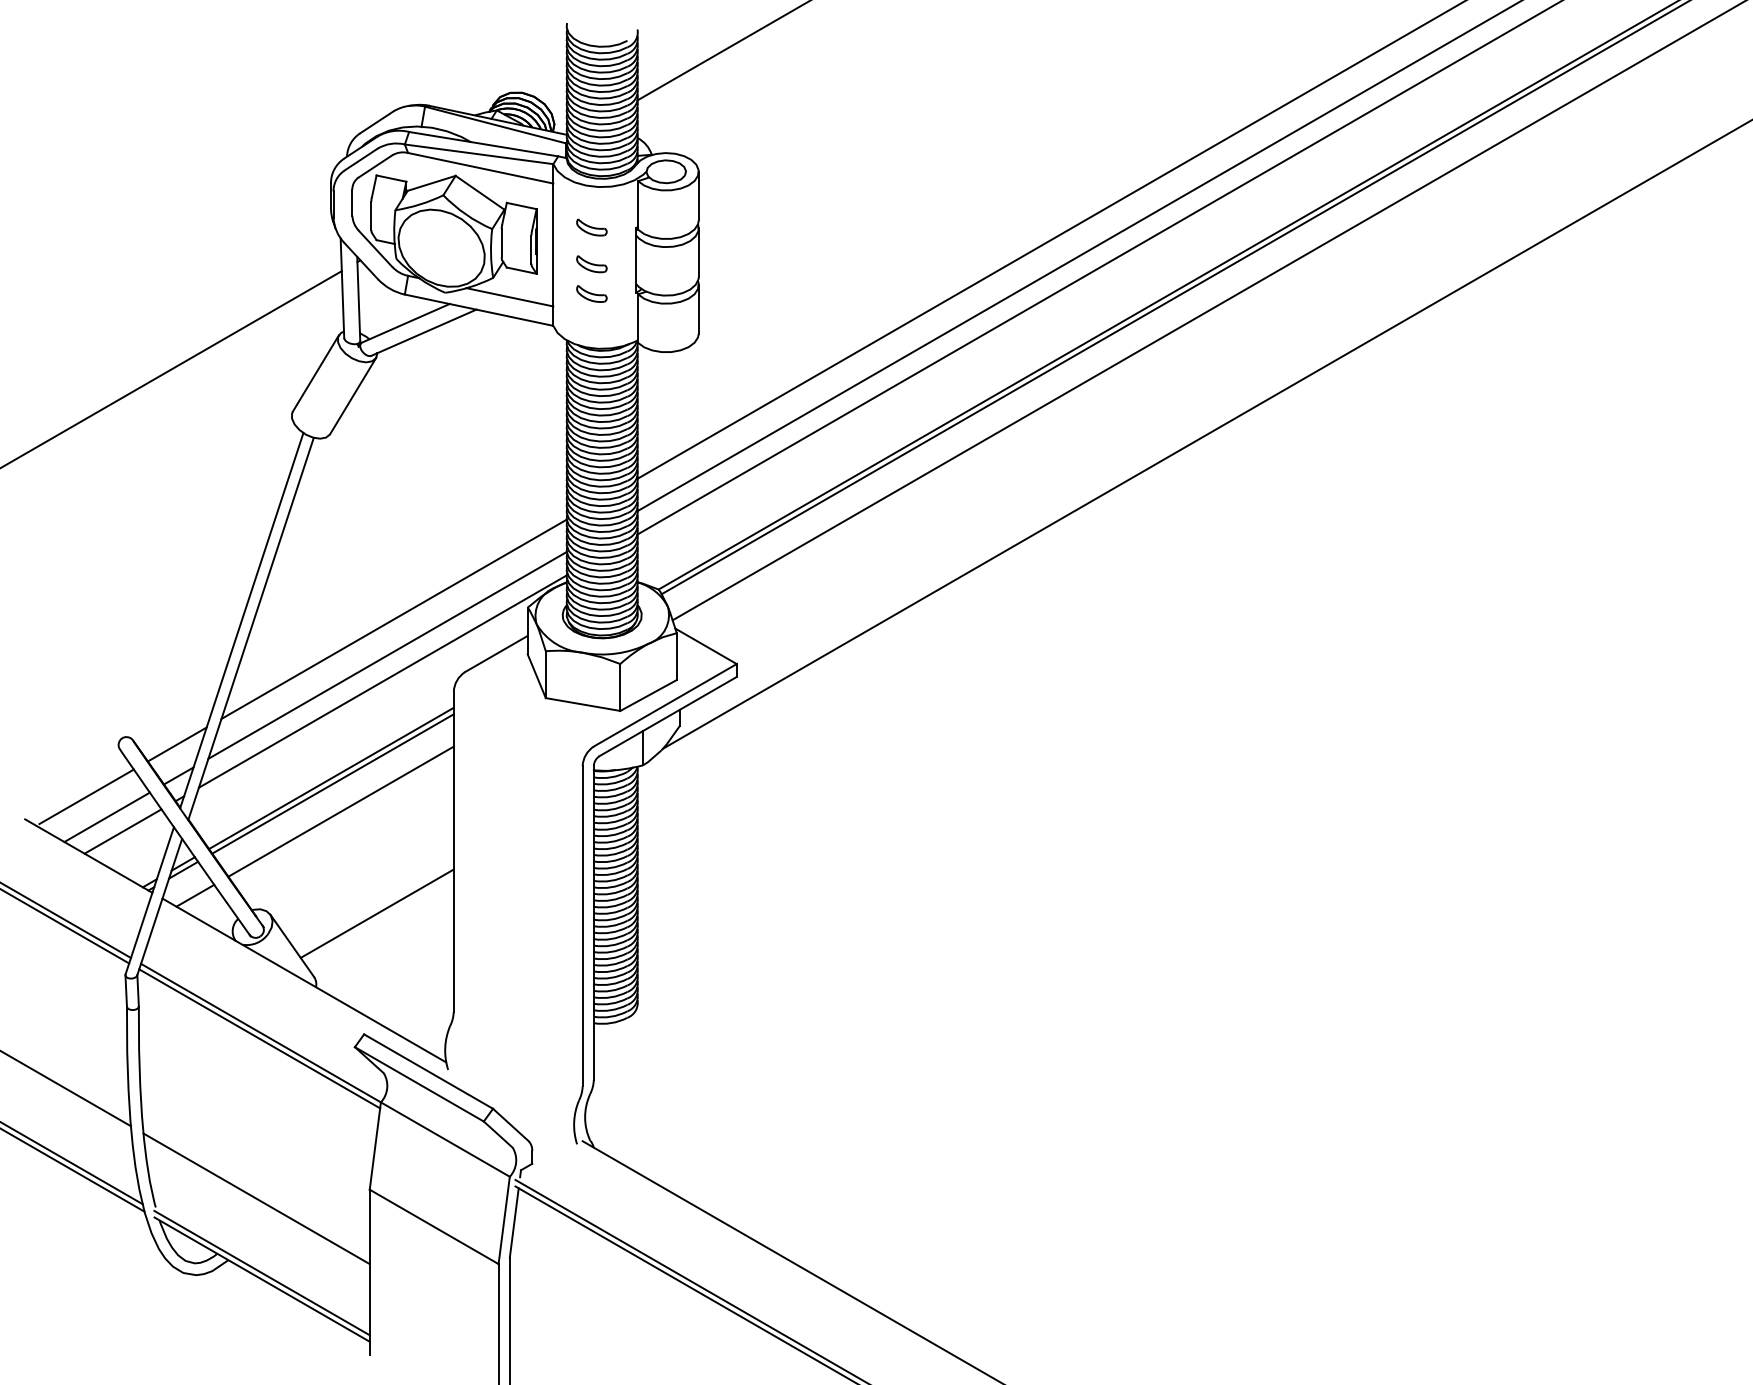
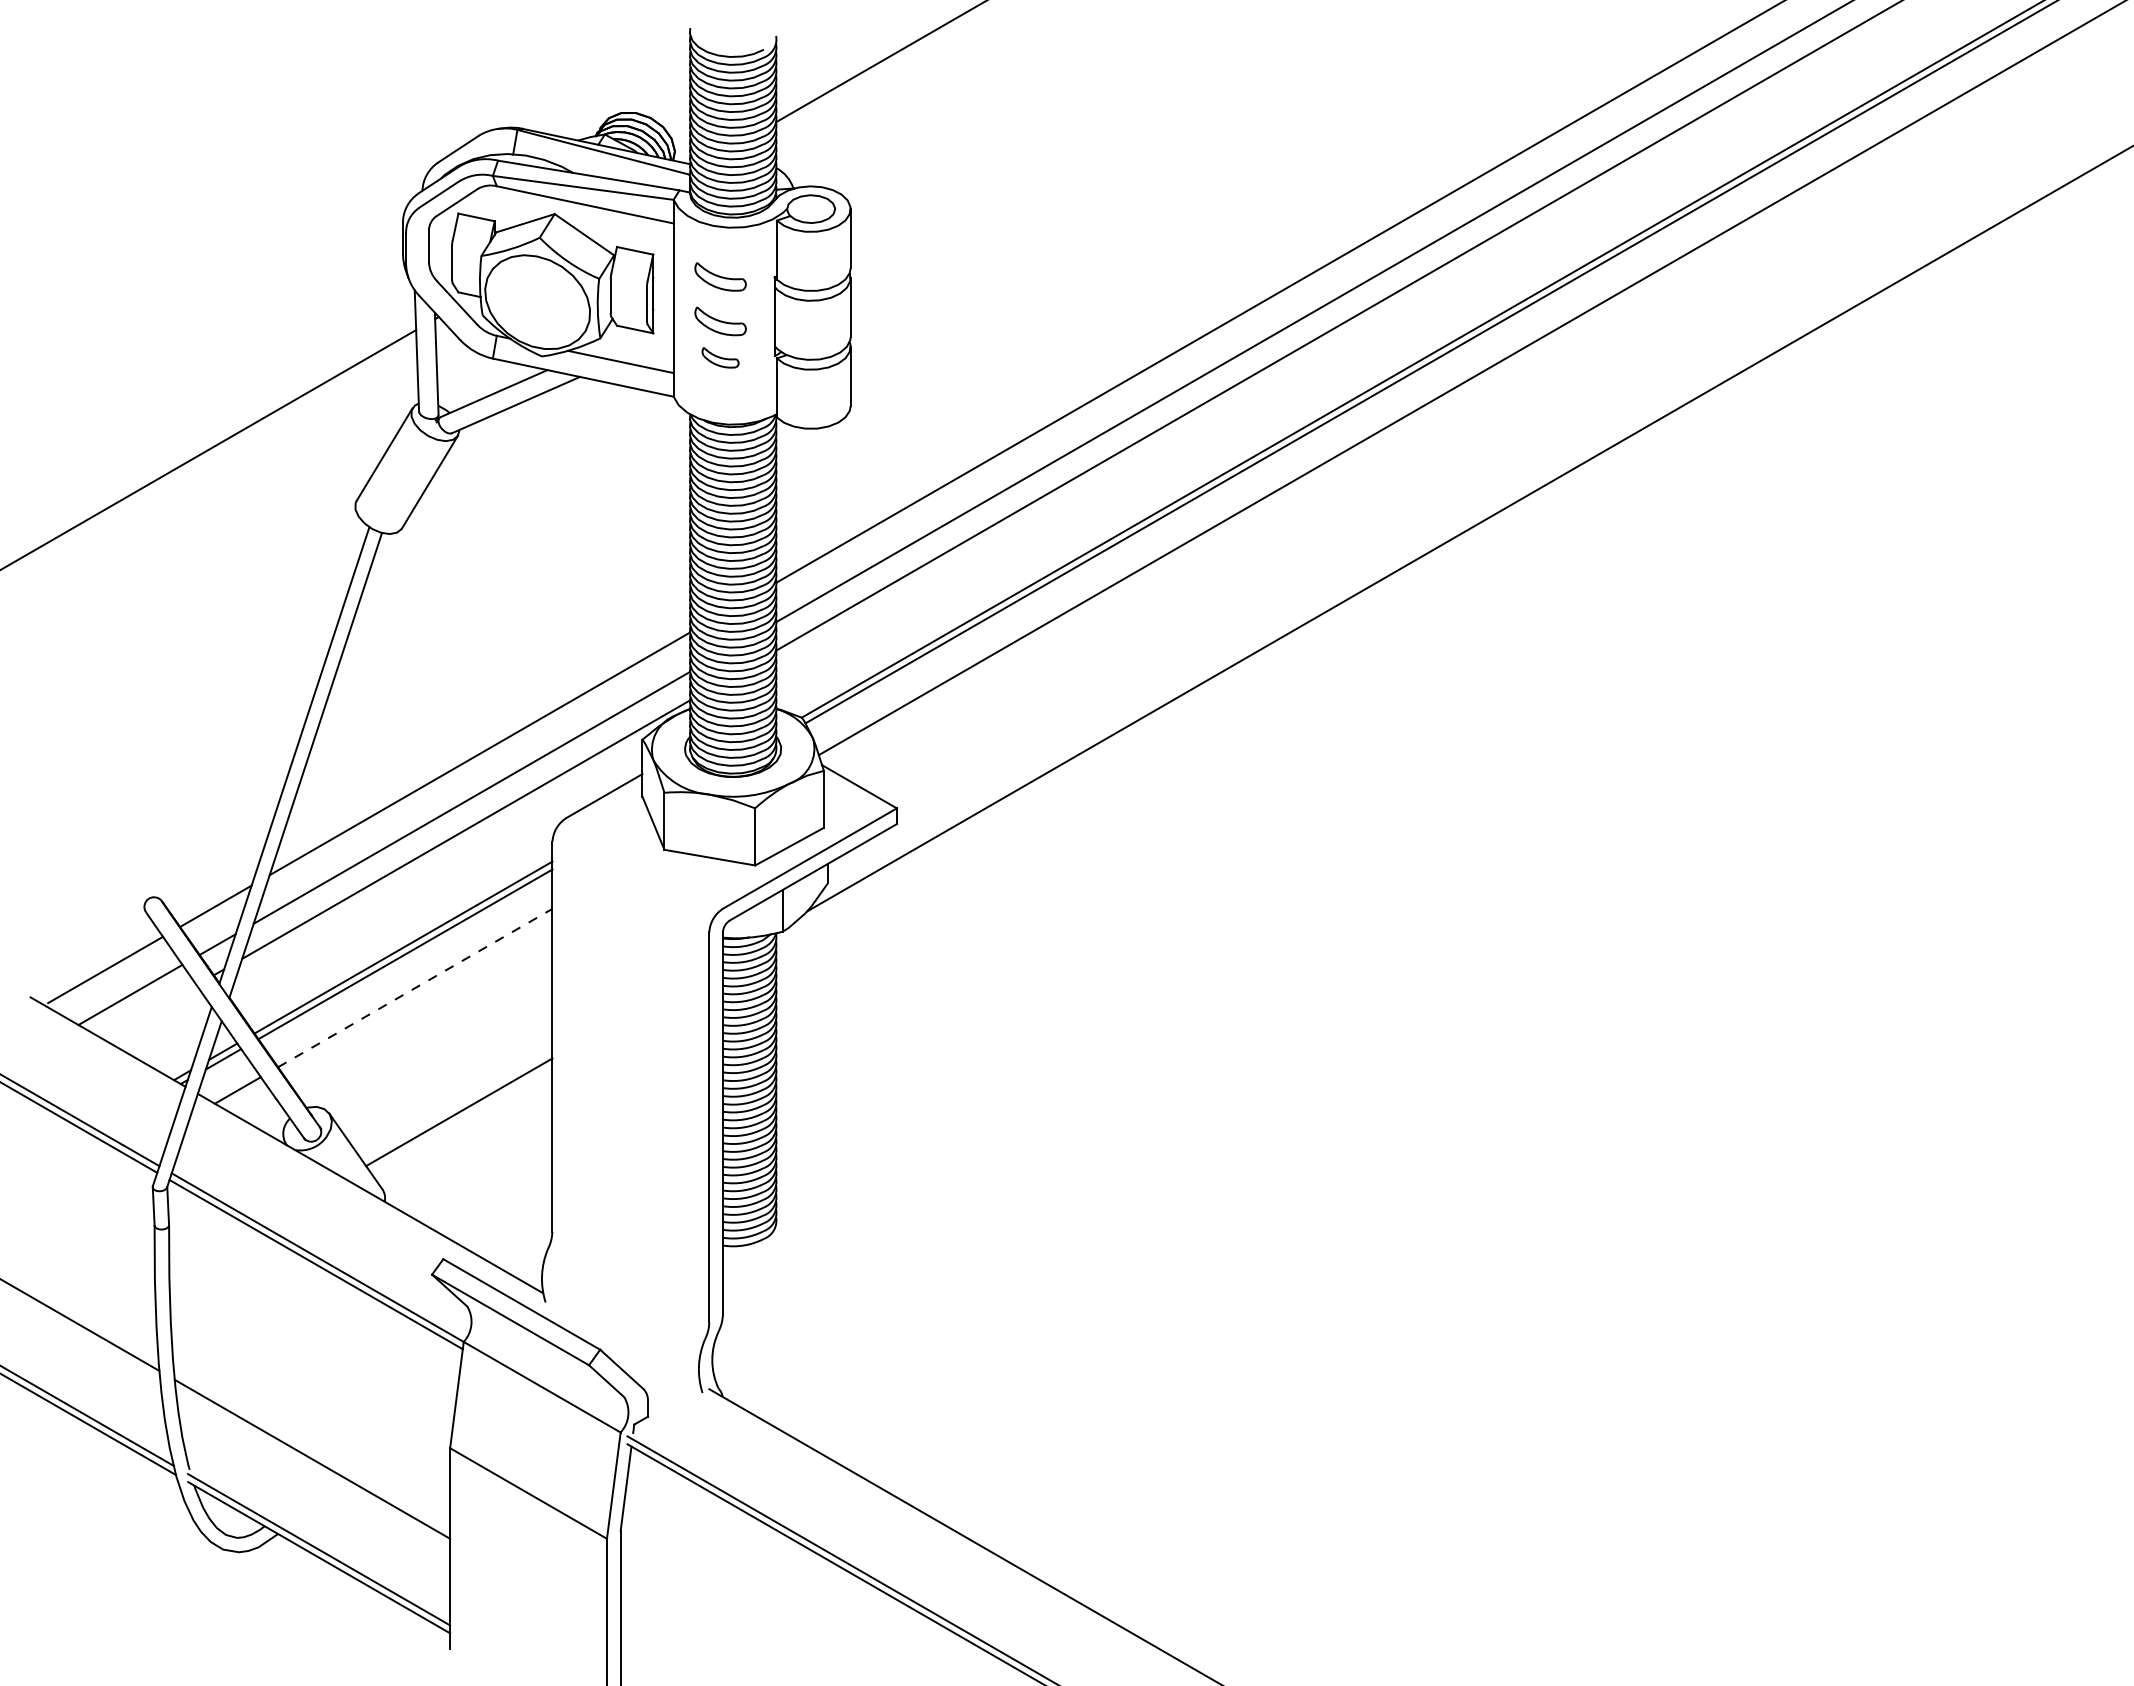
part: (591, 227) -> (720, 276), size x1.4
part: (591, 264) -> (720, 321), size x1.4
line: (341, 811) -> (415, 987), solid -> dashed
line: (122, 831) -> (149, 1012), removed

